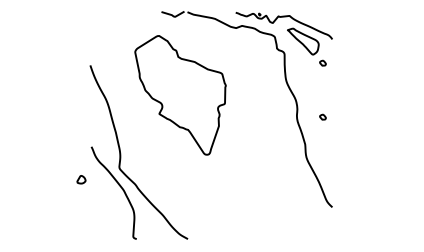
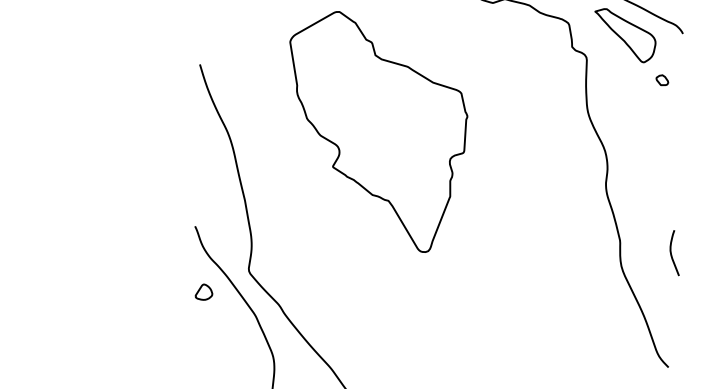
part: (322, 116) -> (656, 186), removed
curve: (331, 149) -> (671, 252), added
part: (81, 179) -> (204, 291), moved

